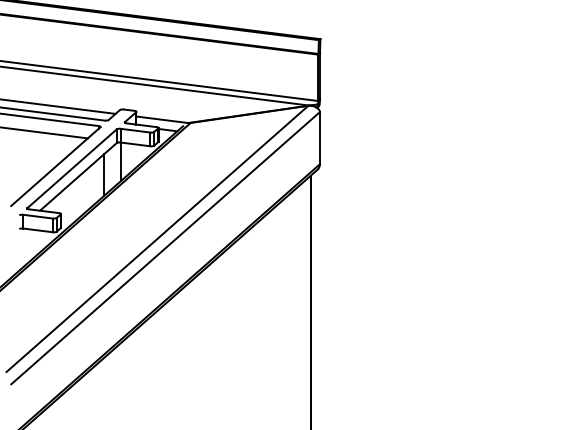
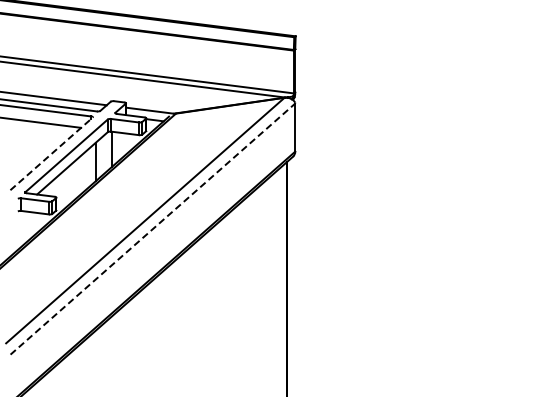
line: (55, 166) -> (51, 153), solid -> dashed
line: (165, 248) -> (152, 229), solid -> dashed

